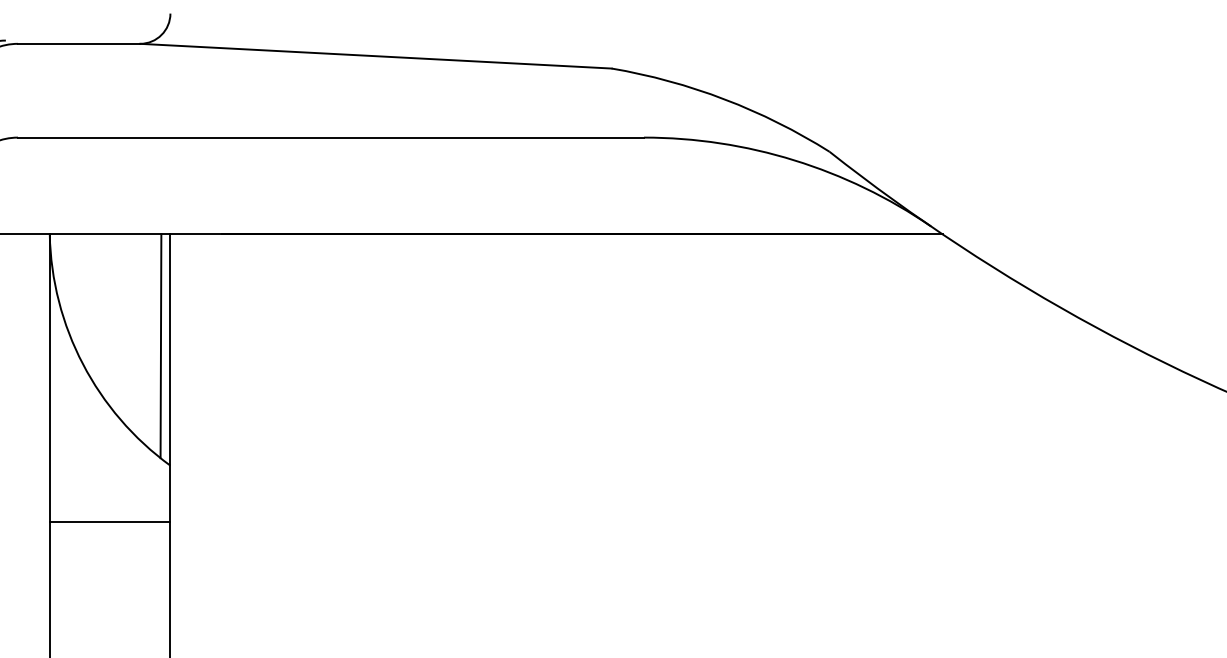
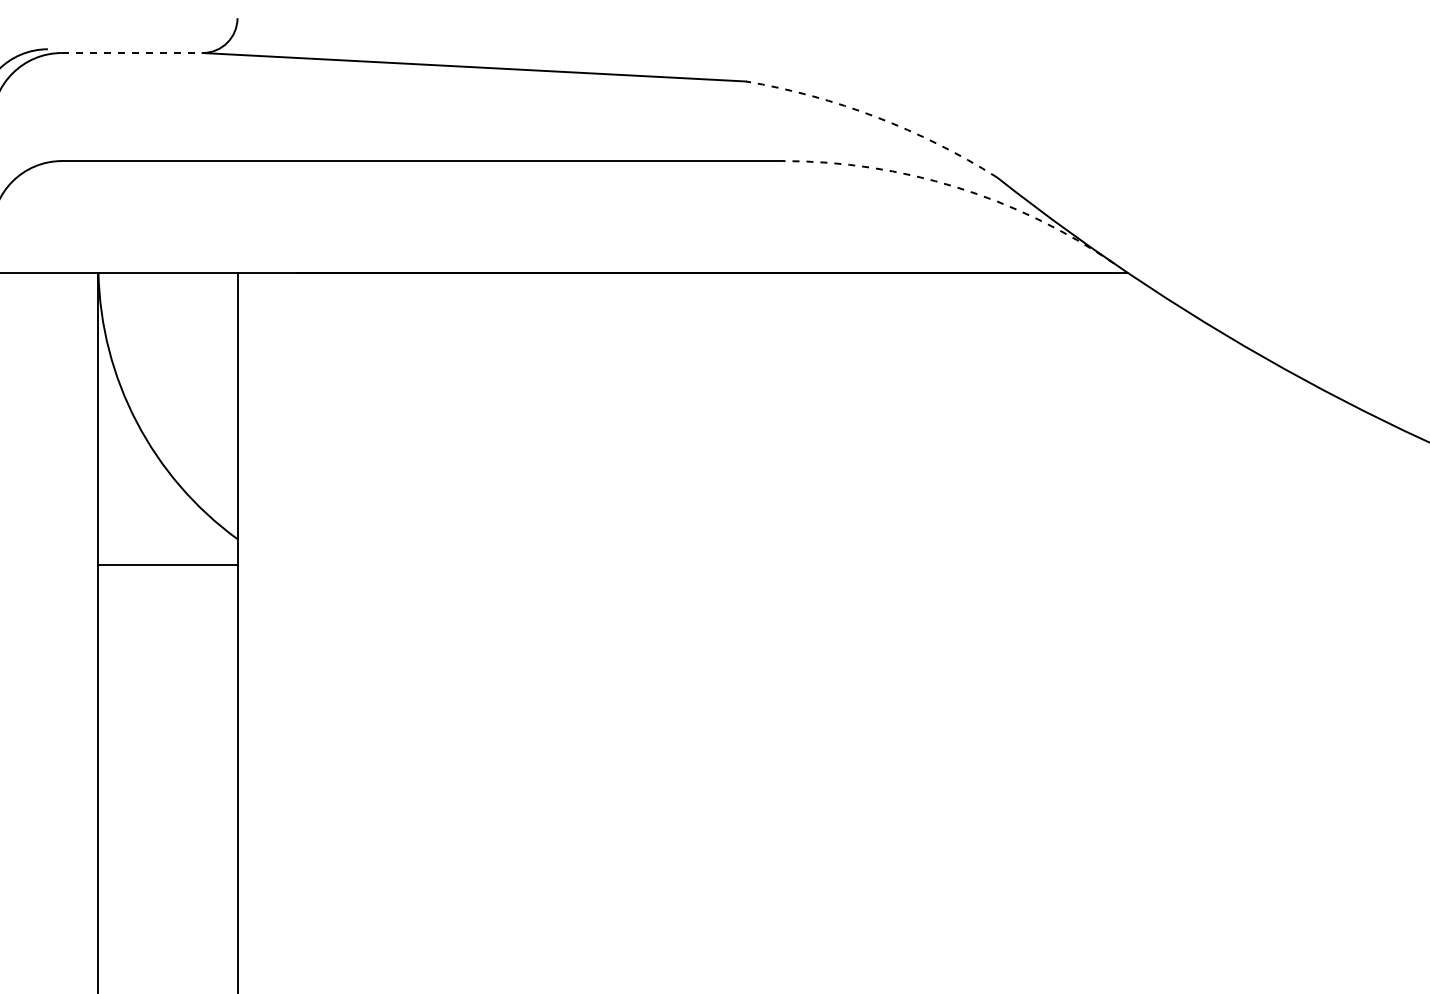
line: (79, 44) -> (132, 53), solid -> dashed
arc: (724, 99) -> (876, 117), solid -> dashed
arc: (794, 160) -> (956, 187), solid -> dashed
line: (160, 346) -> (226, 401), removed
line: (109, 521) -> (167, 564), moved

